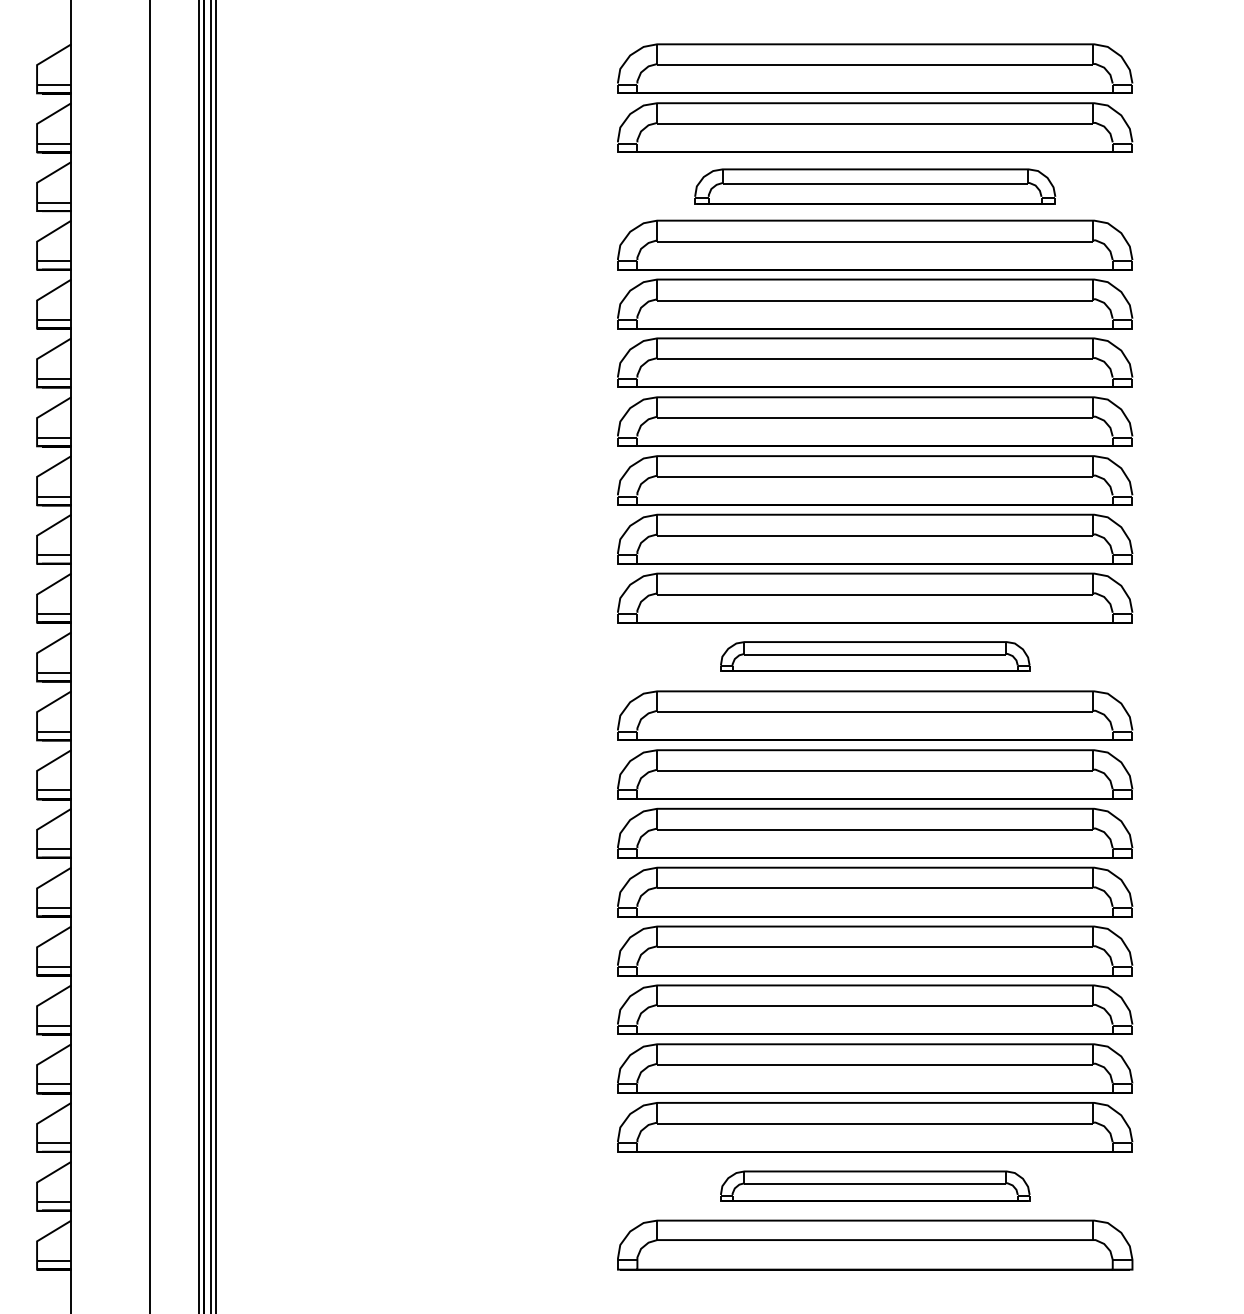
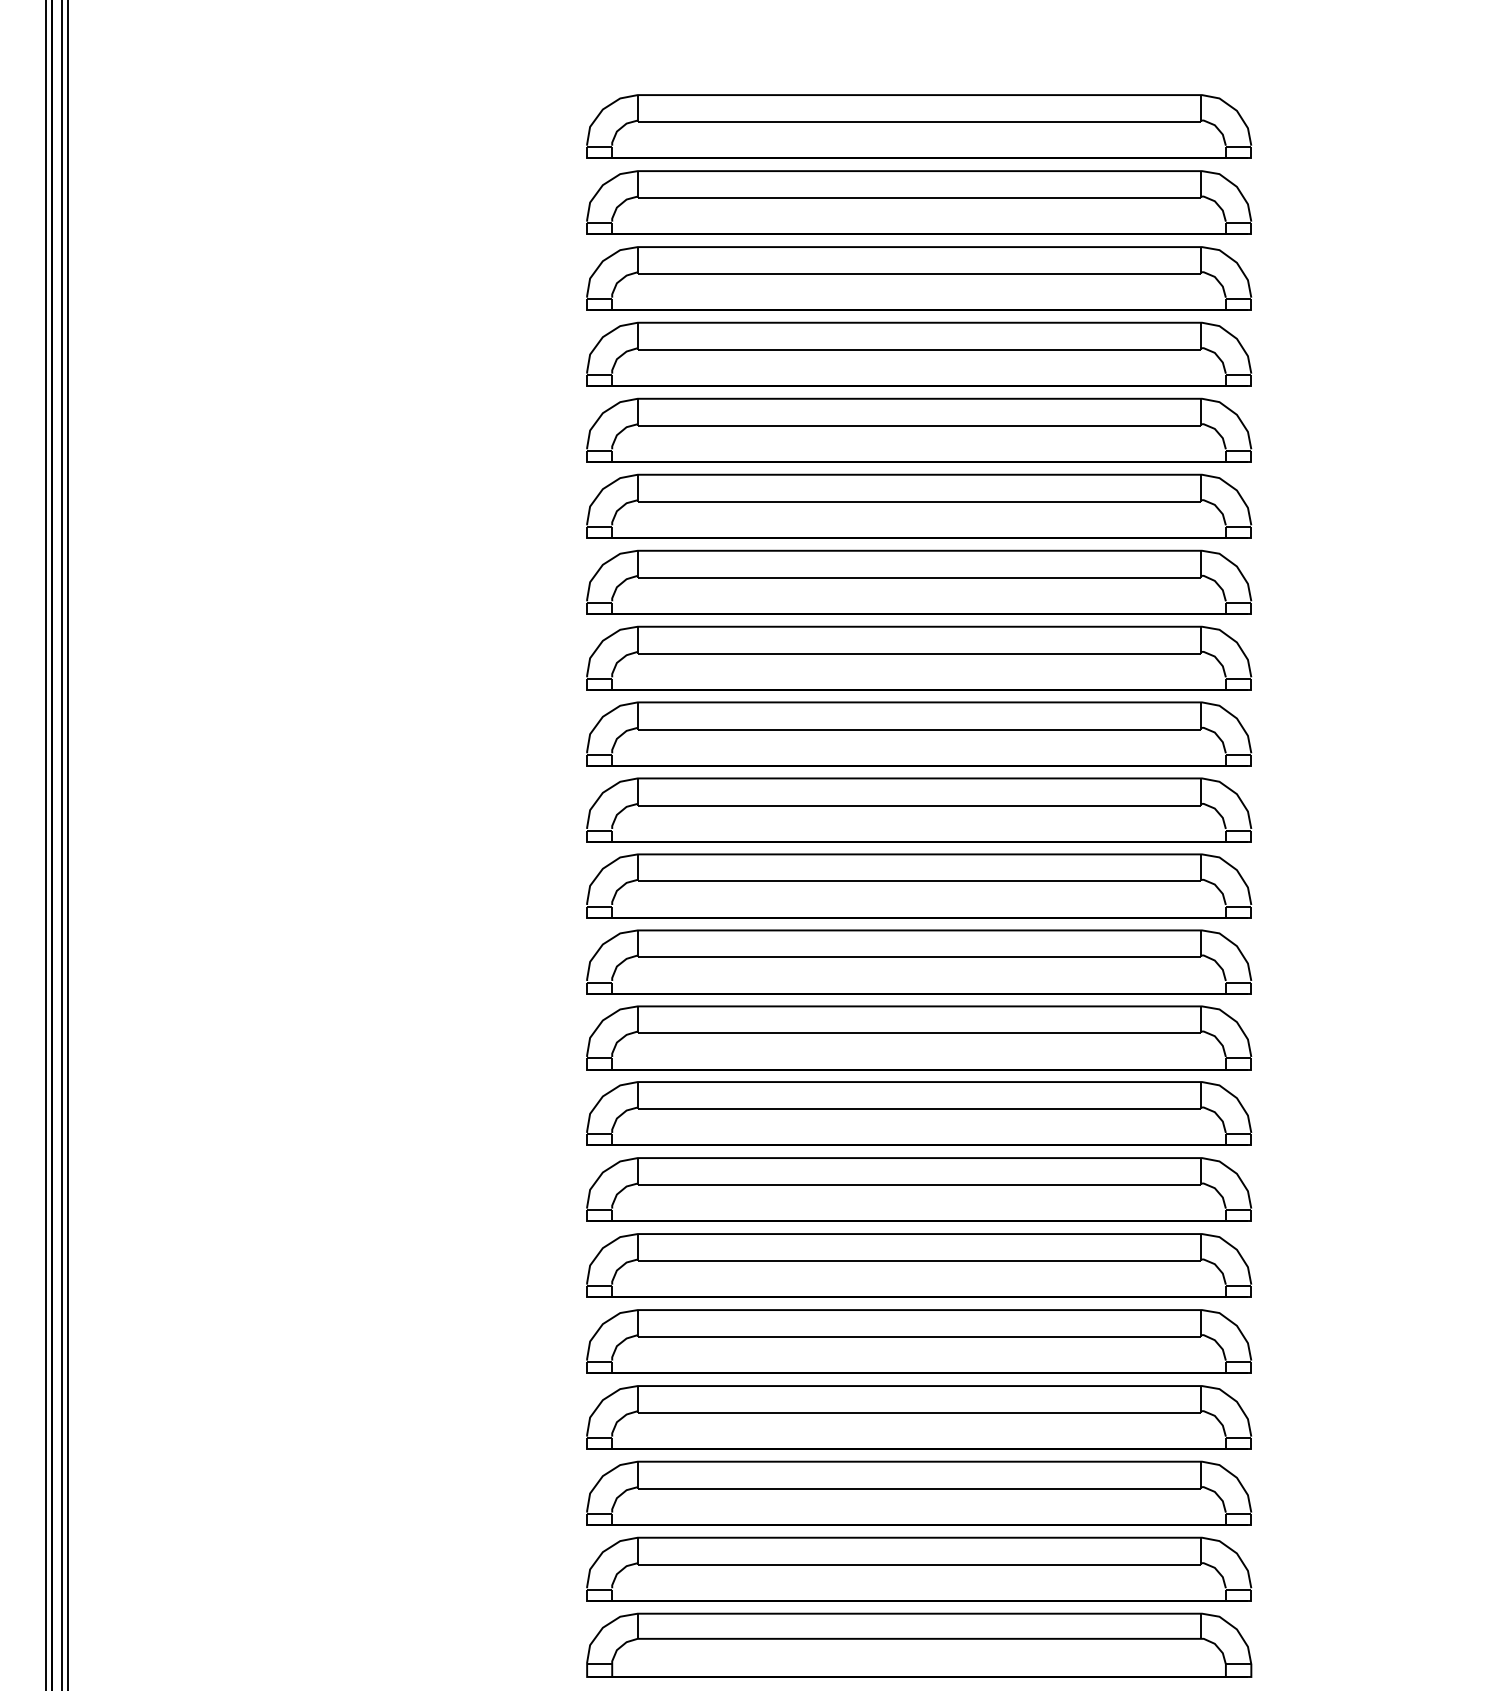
part: (875, 186) -> (919, 278), size x1.43
part: (875, 656) -> (919, 885), size x1.67
part: (875, 1185) -> (919, 1568), size x1.67

